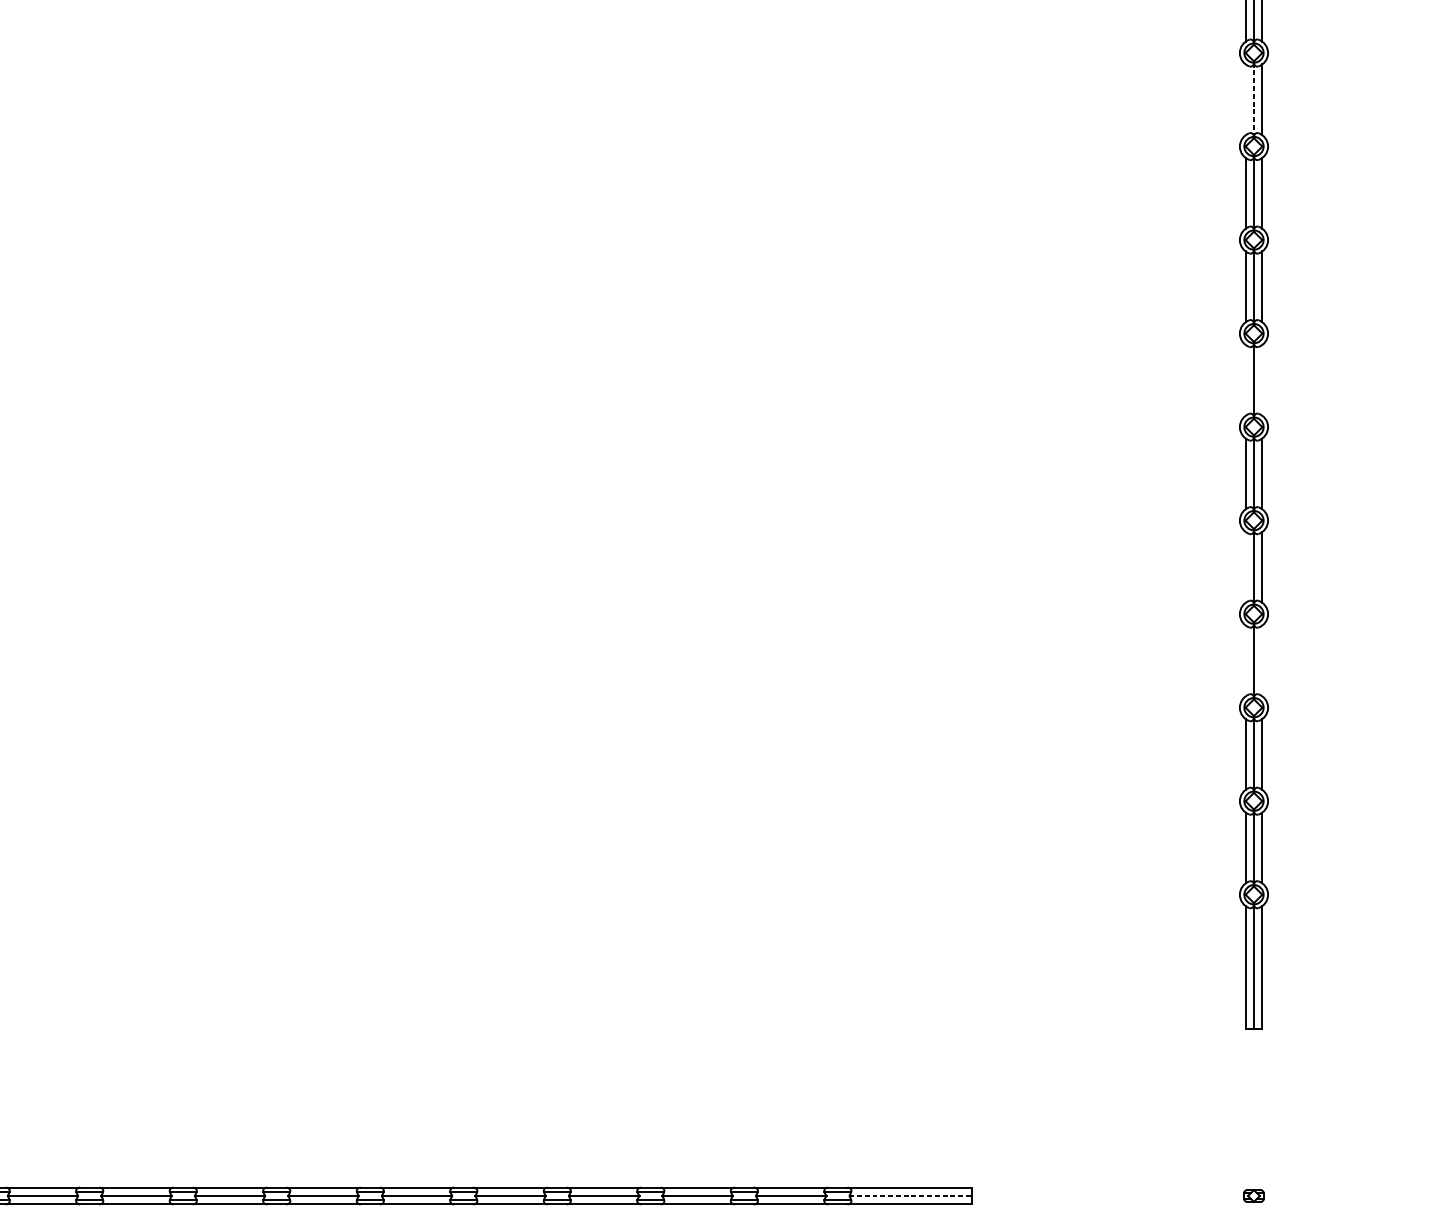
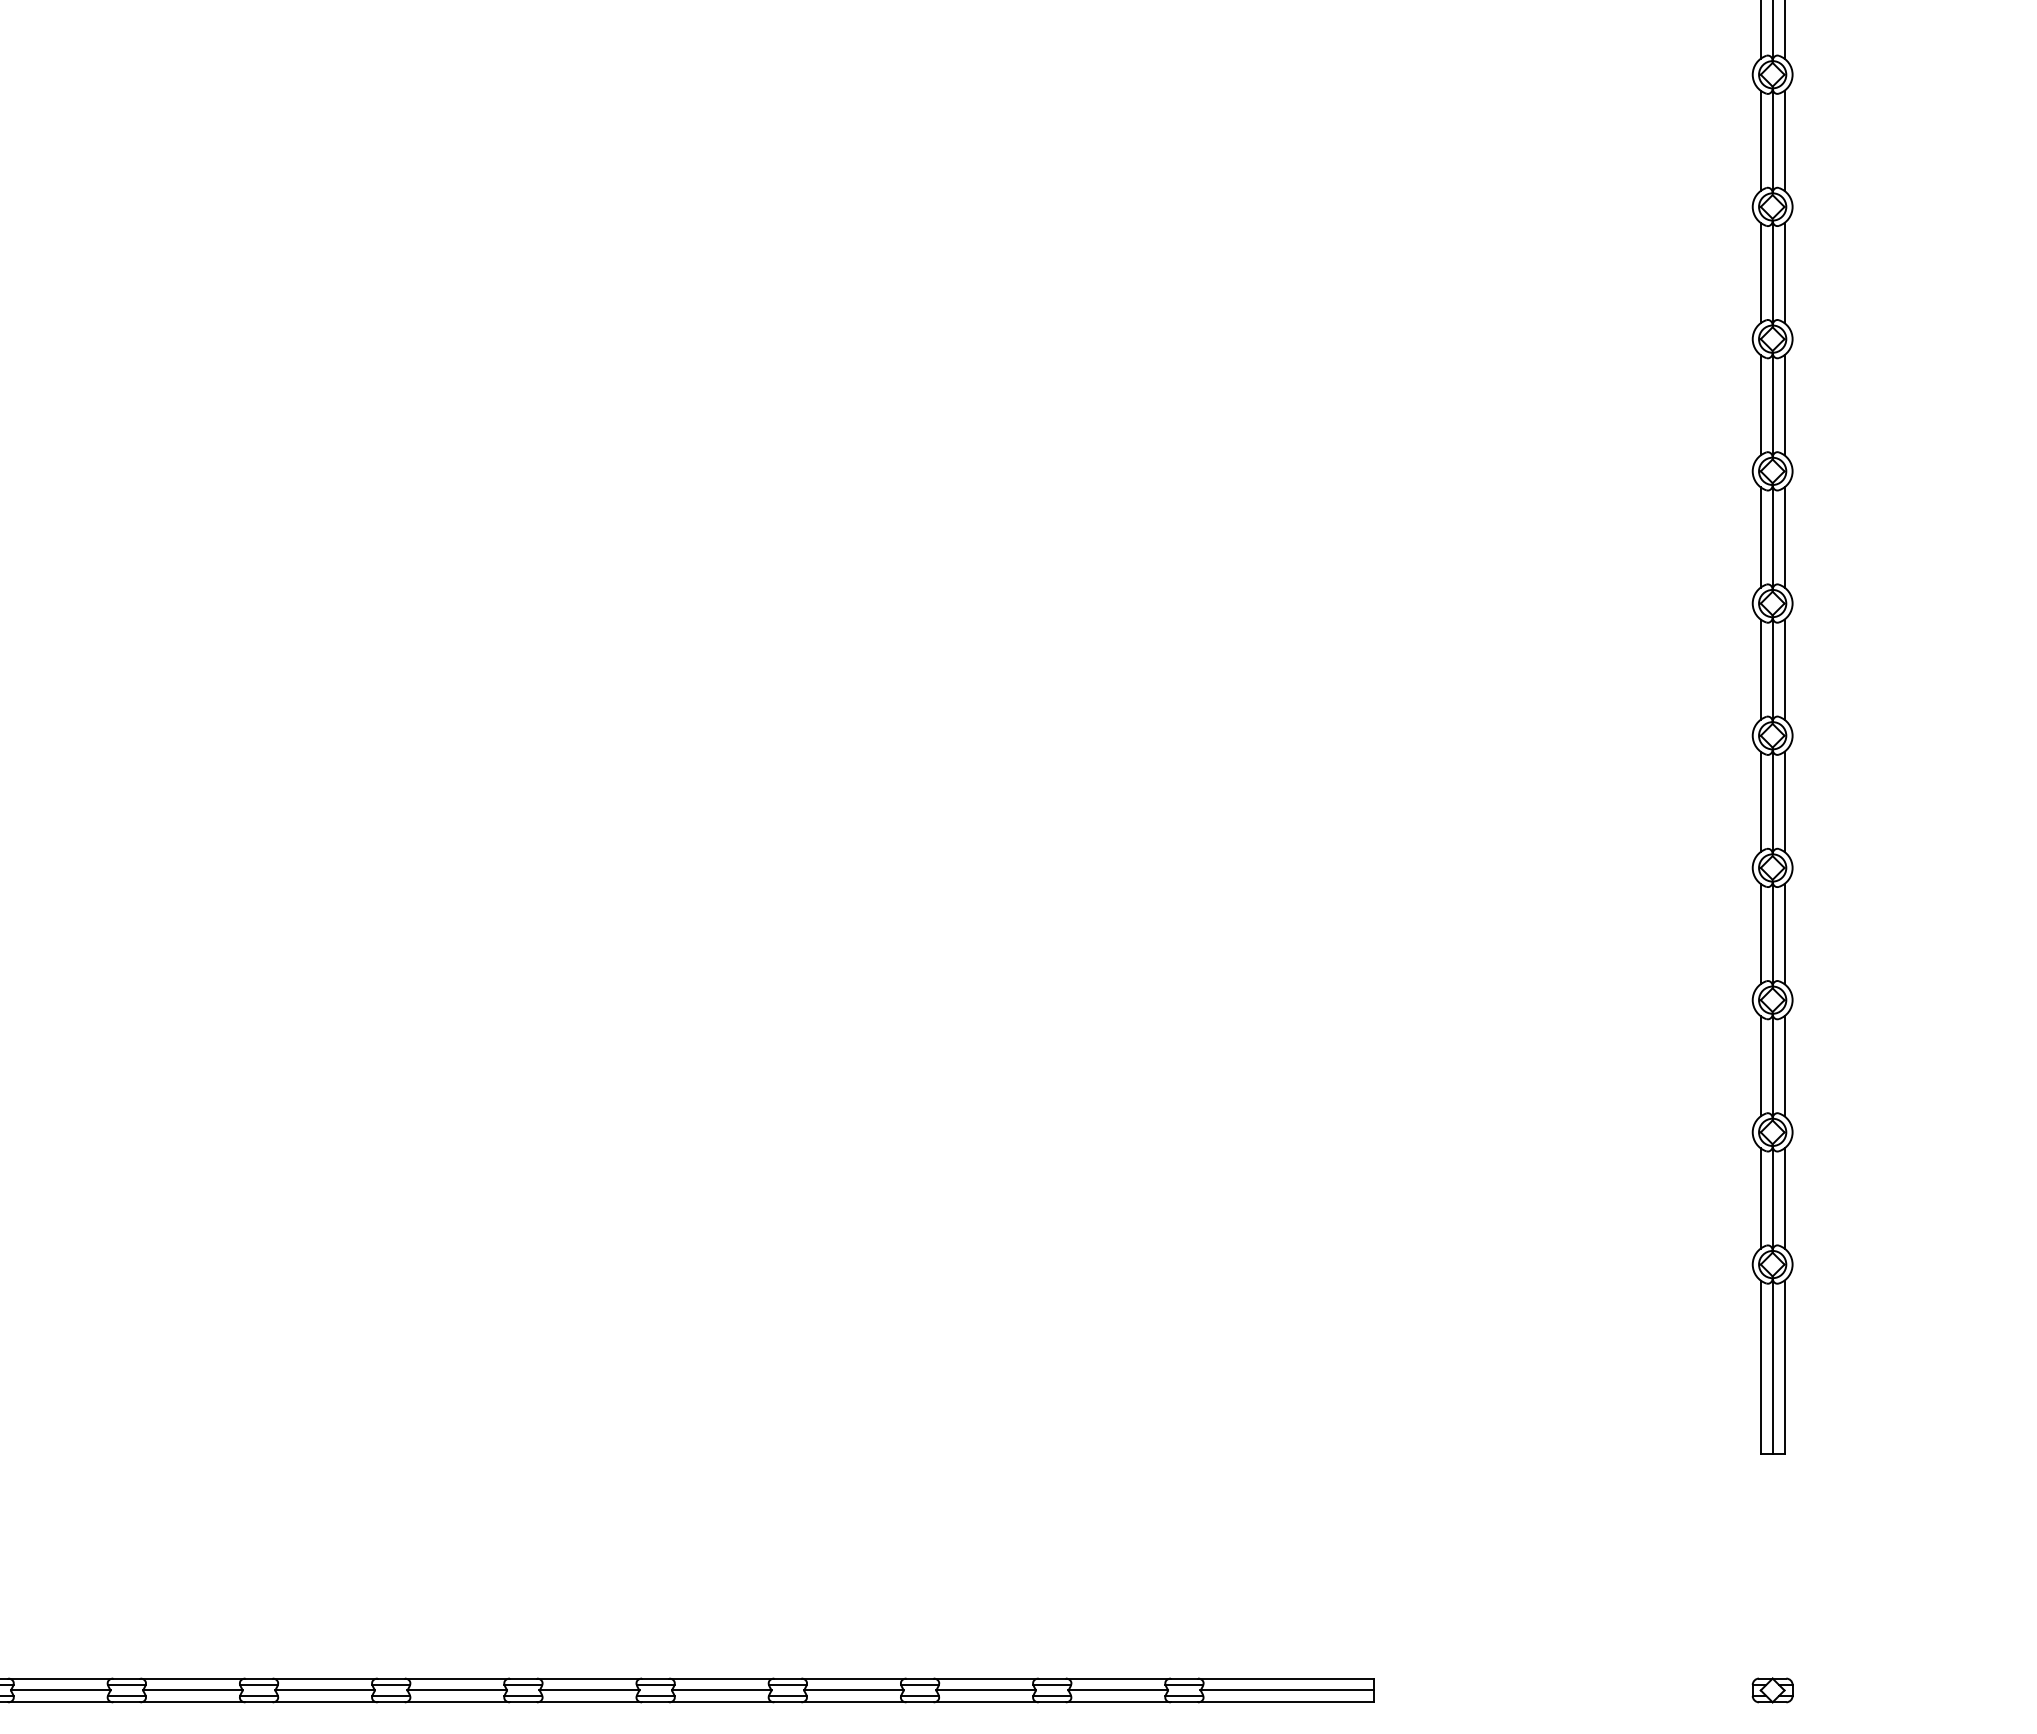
line: (1245, 99) -> (1760, 140), added
line: (1253, 100) -> (1772, 141), dashed -> solid
line: (1245, 380) -> (1760, 537), added
line: (1262, 380) -> (1784, 537), added
line: (1245, 567) -> (1760, 801), added
line: (1245, 661) -> (1760, 934), added
line: (1262, 661) -> (1784, 934), added
line: (910, 1196) -> (1287, 1690), dashed -> solid
part: (1253, 1196) -> (1772, 1690), size x1.43

